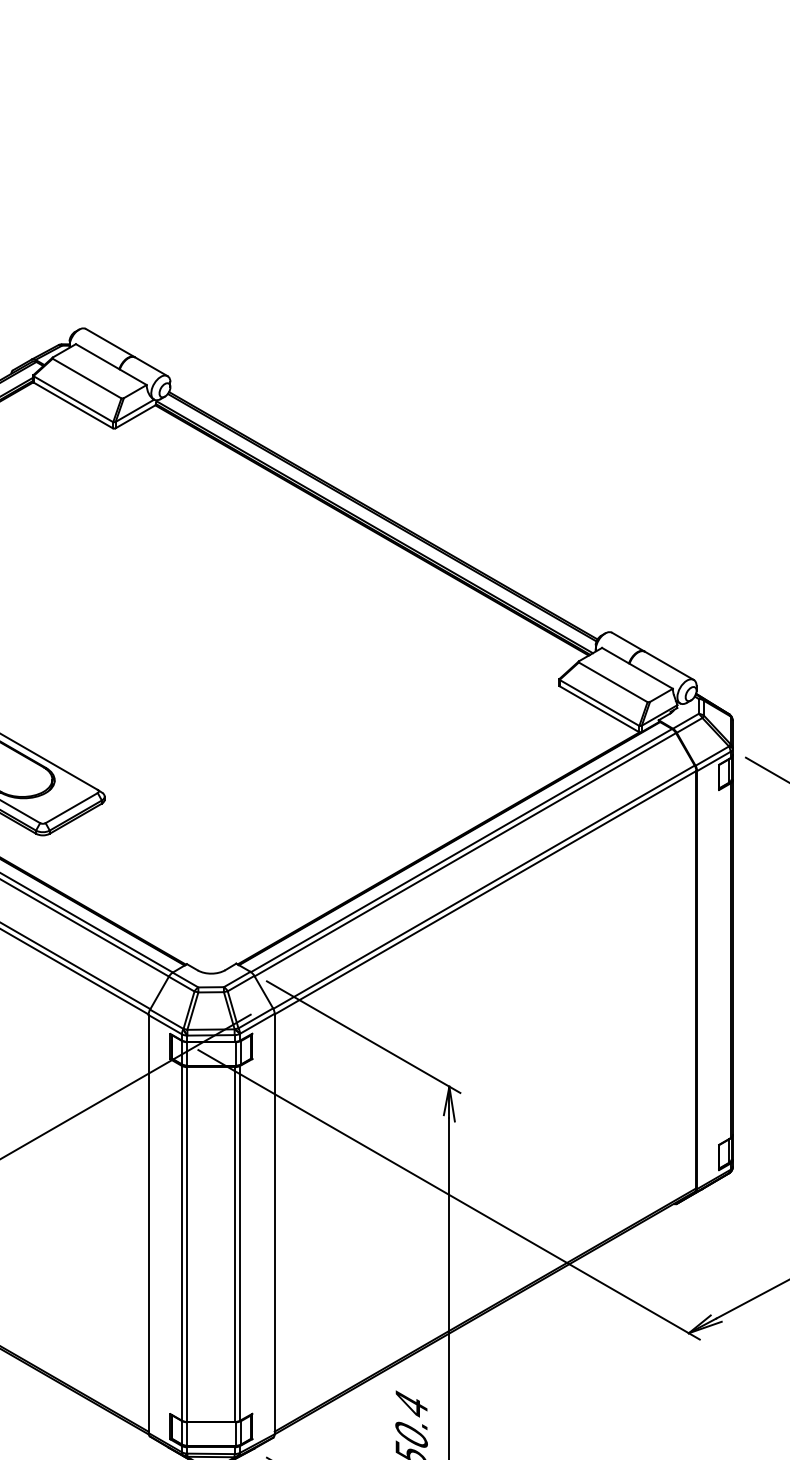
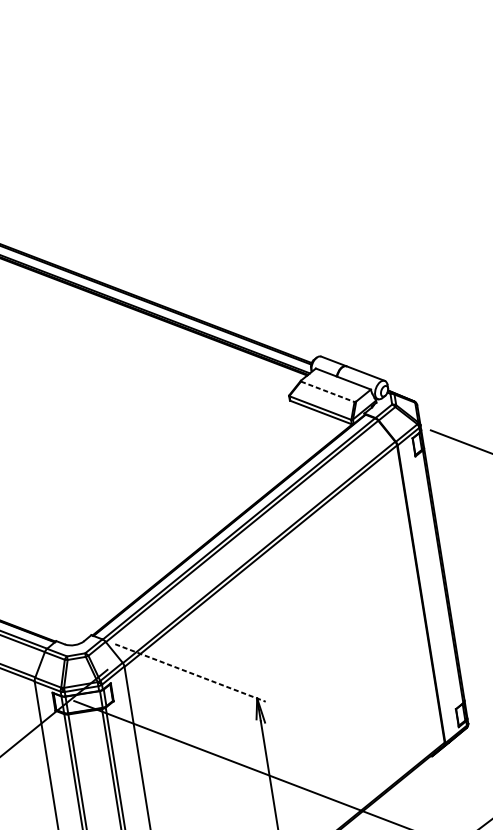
line: (613, 682) -> (327, 391), solid -> dashed
line: (363, 1037) -> (190, 673), solid -> dashed

